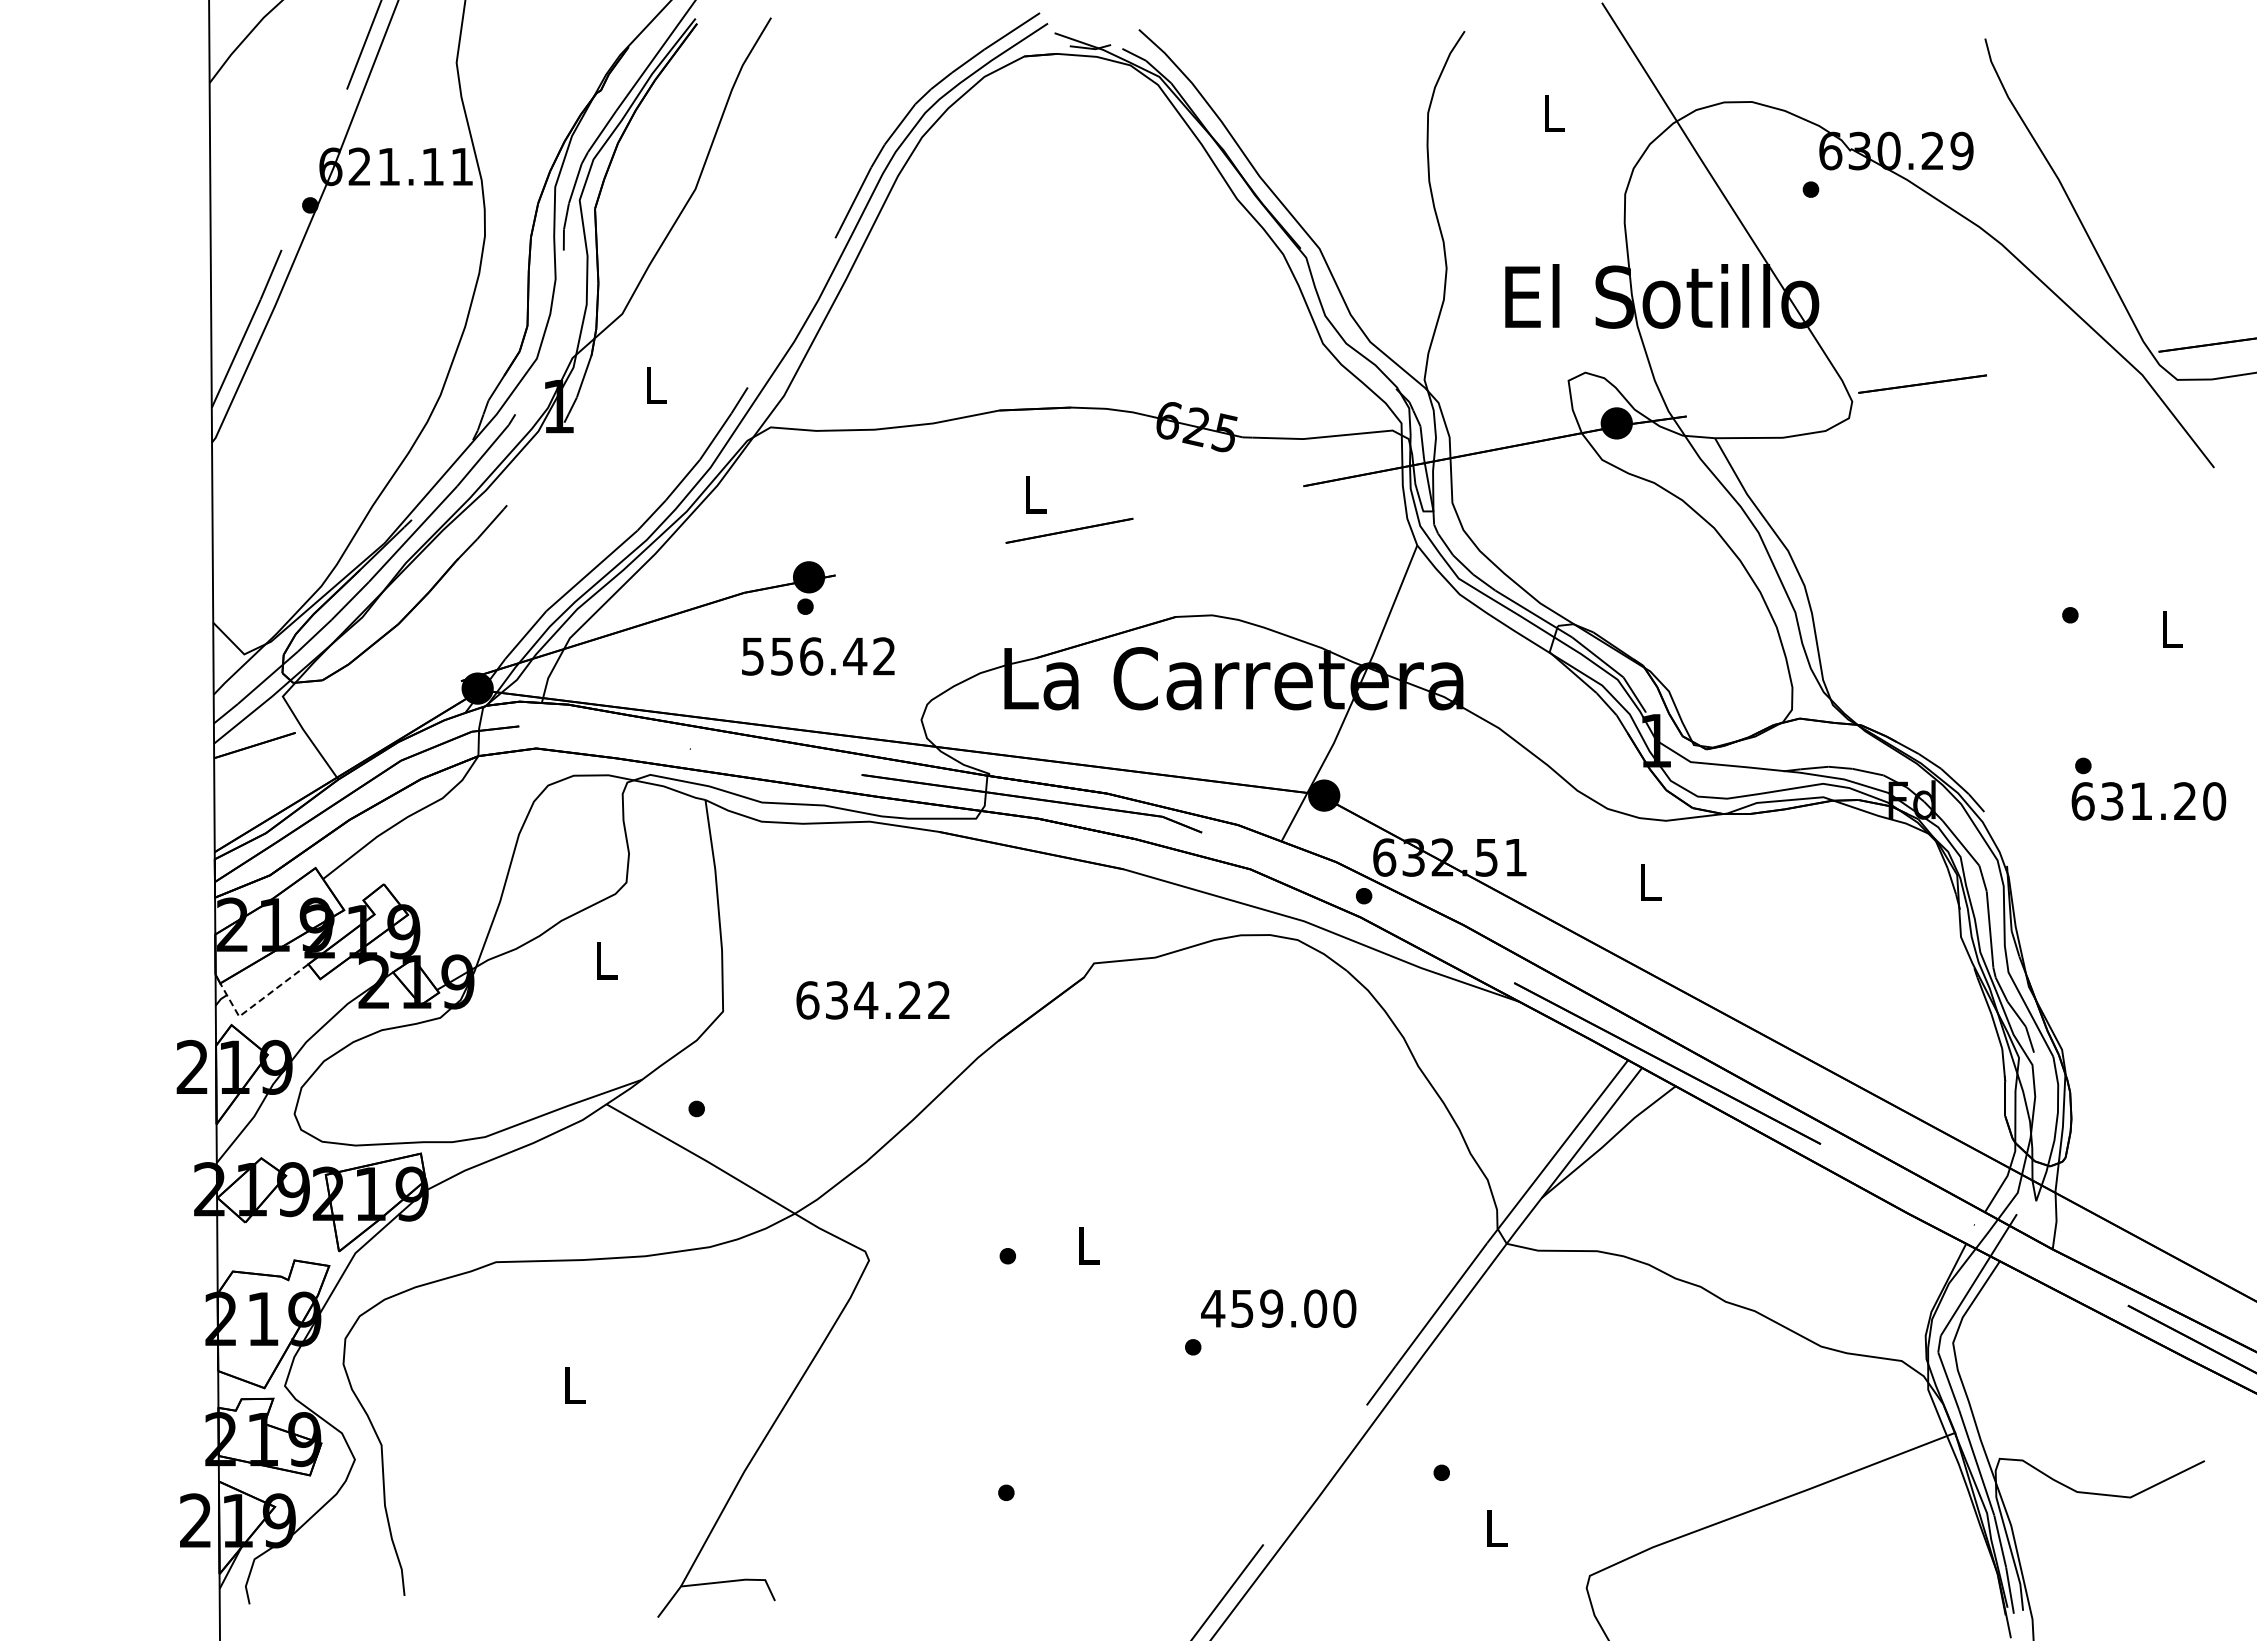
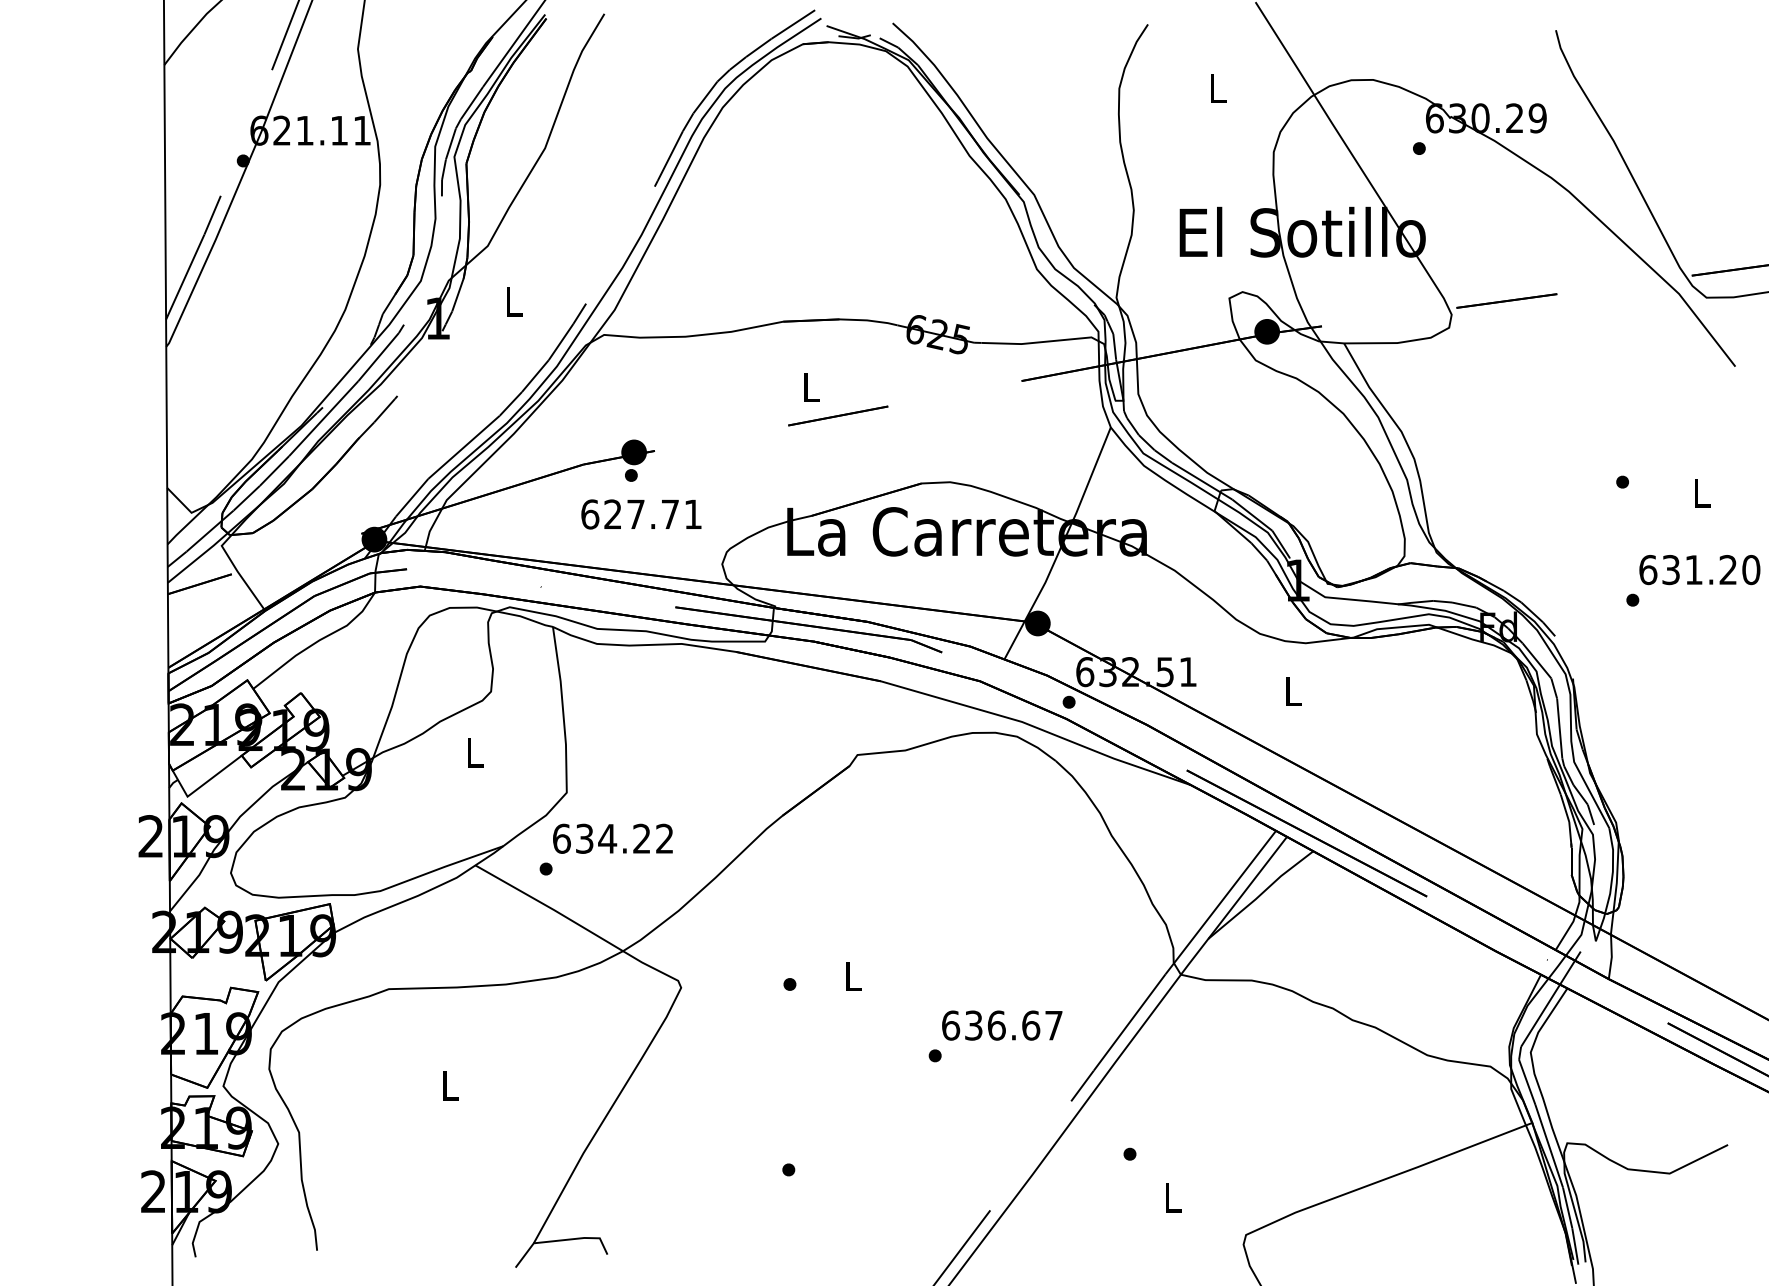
text: (817, 656) -> (640, 514), 556.42 -> 627.71
text: (2148, 801) -> (1699, 570), moved
text: (872, 1000) -> (612, 838), moved
line: (257, 1002) -> (201, 785), dashed -> solid
text: (1278, 1308) -> (1002, 1025), 459.00 -> 636.67

